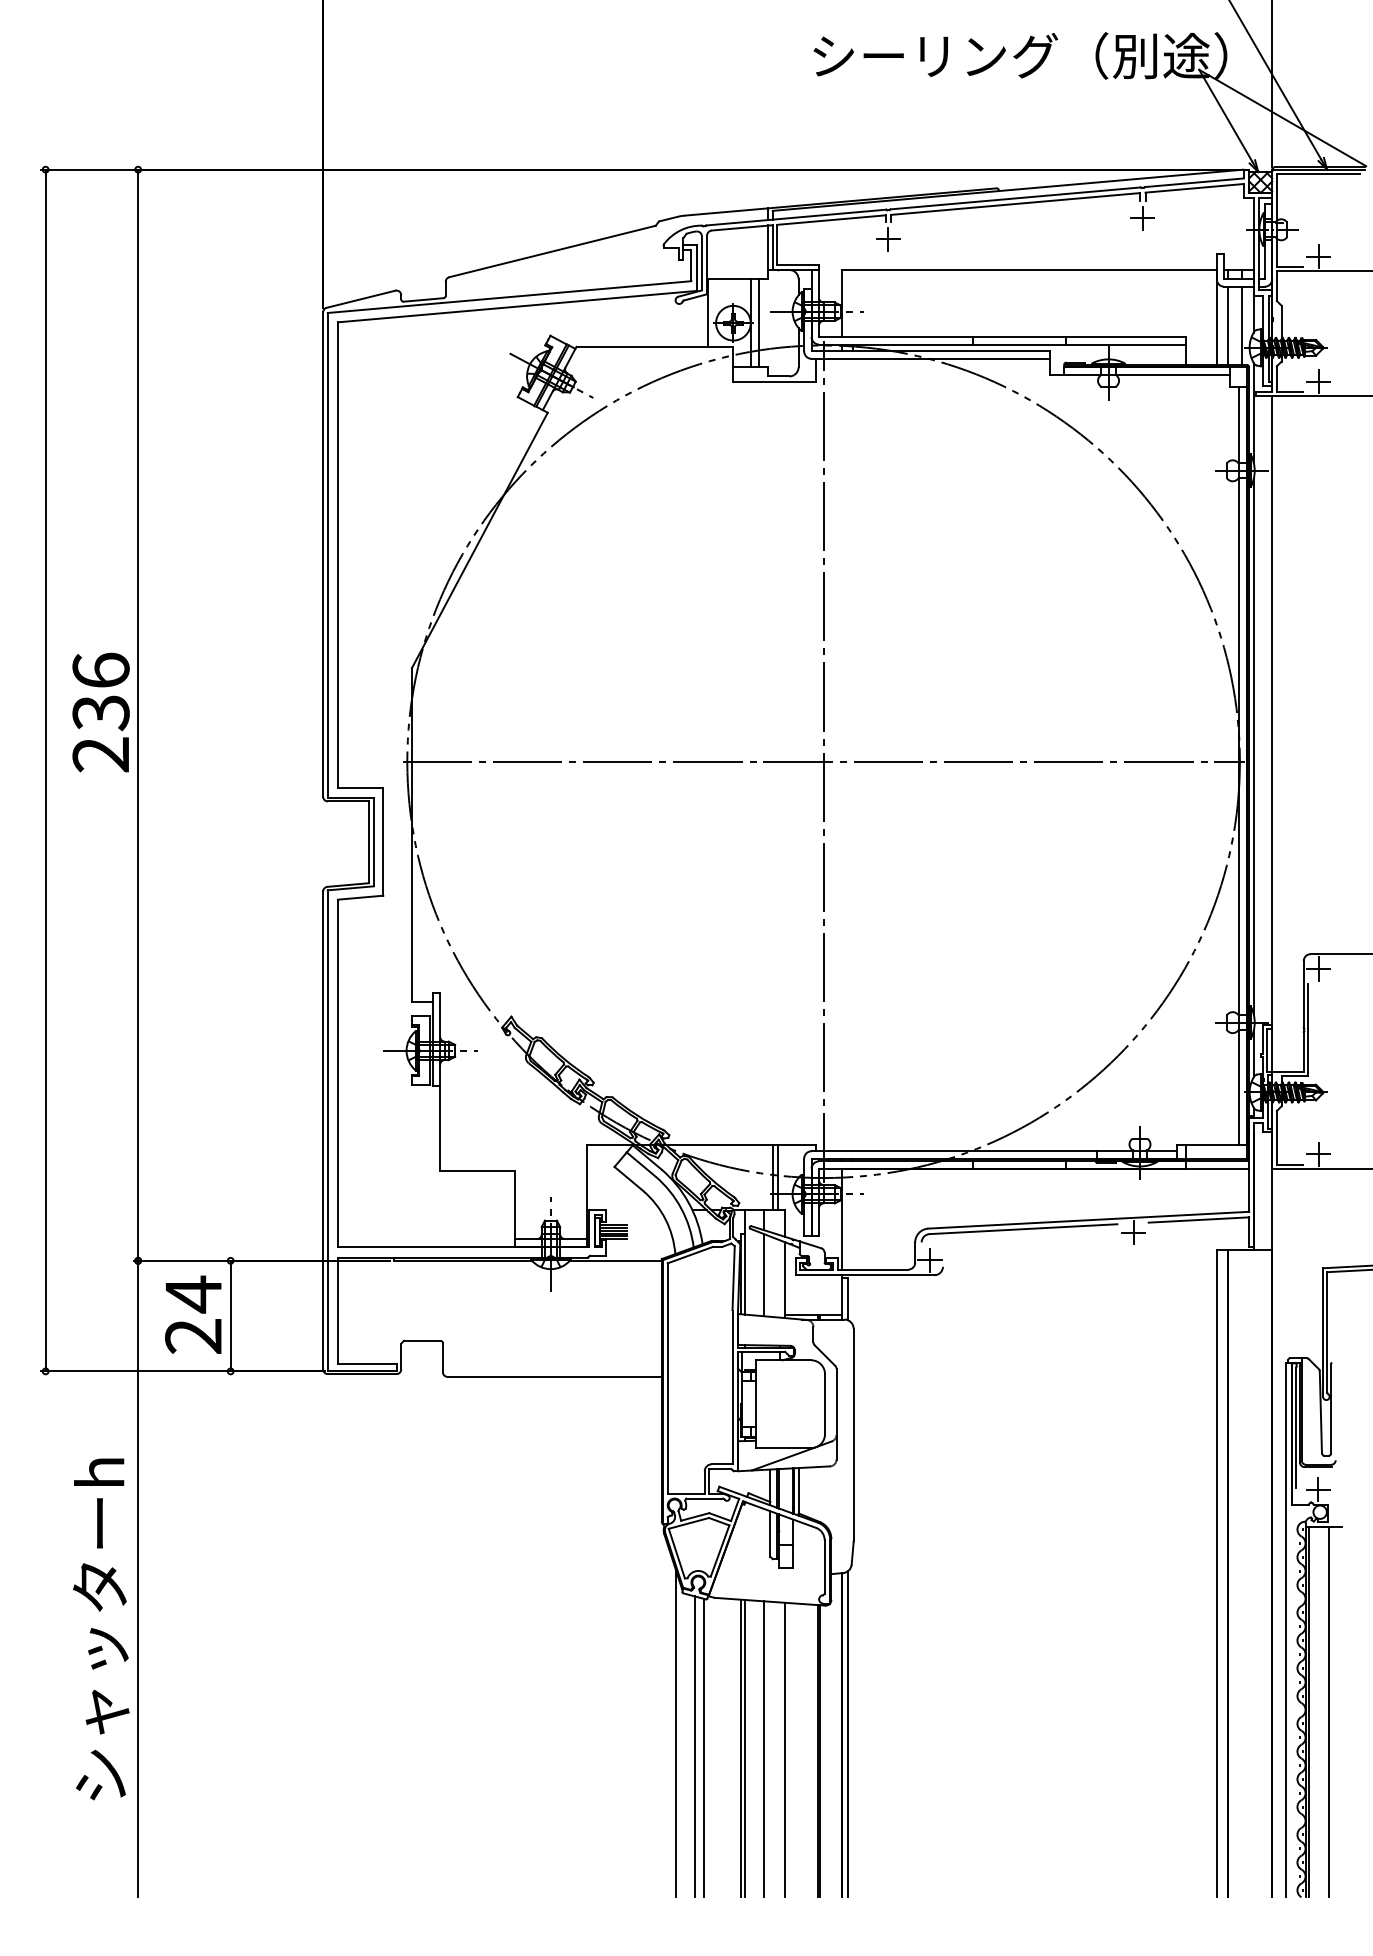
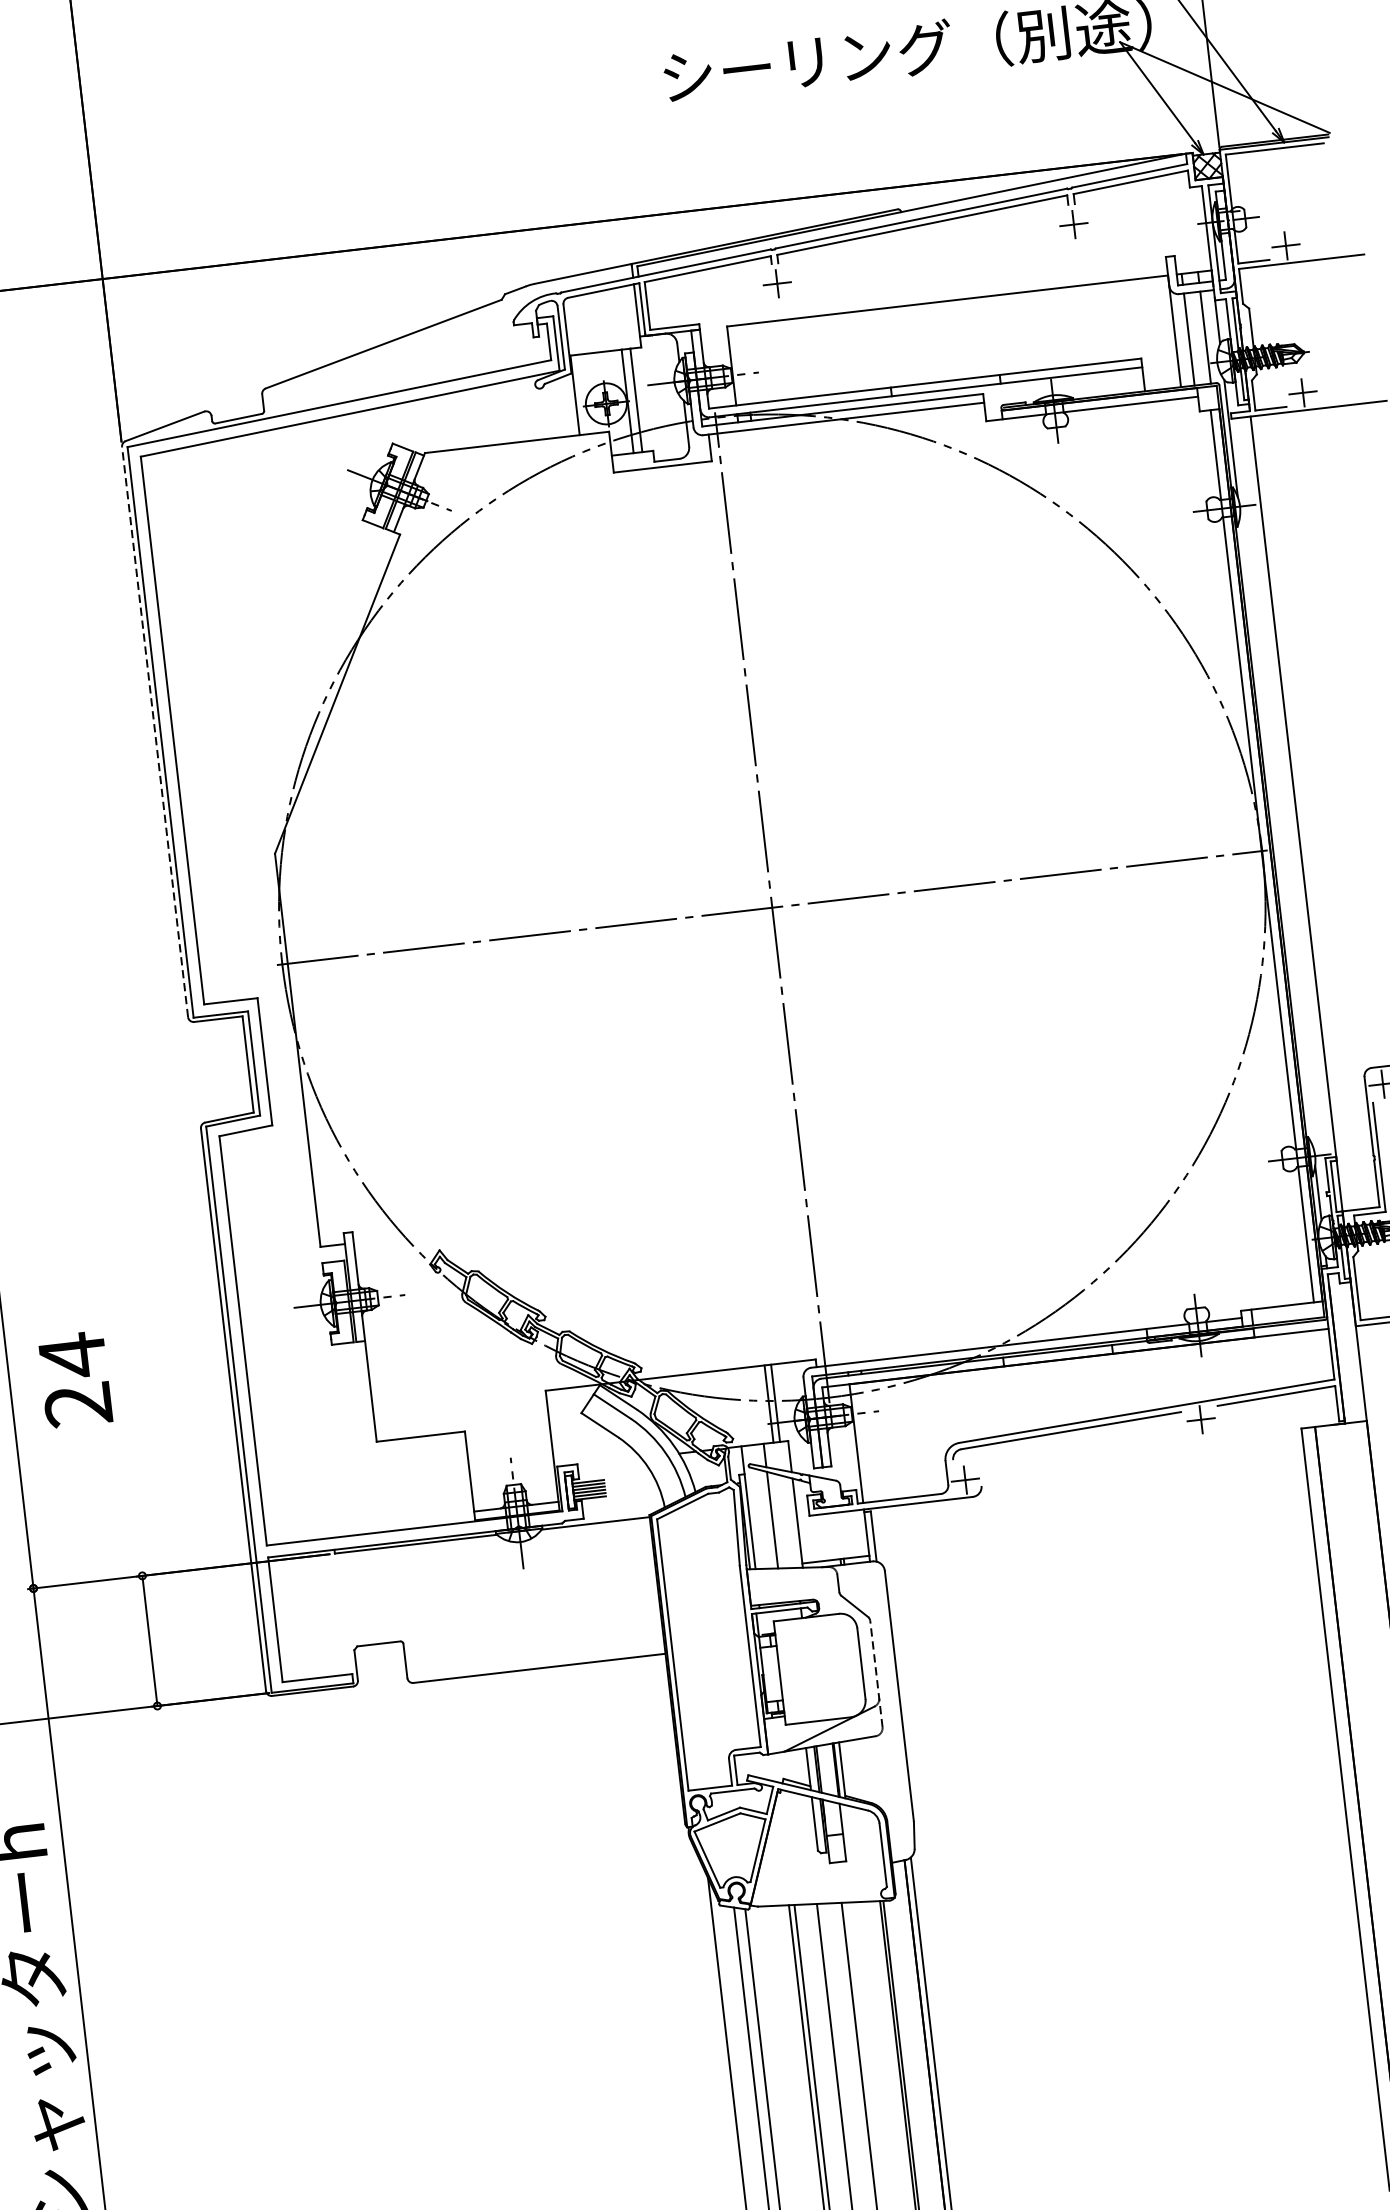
line: (323, 554) -> (155, 731), solid -> dashed
line: (1253, 746) -> (1276, 831), removed
text: (193, 1314) -> (75, 1379), moved
line: (836, 1413) -> (876, 1673), solid -> dashed

